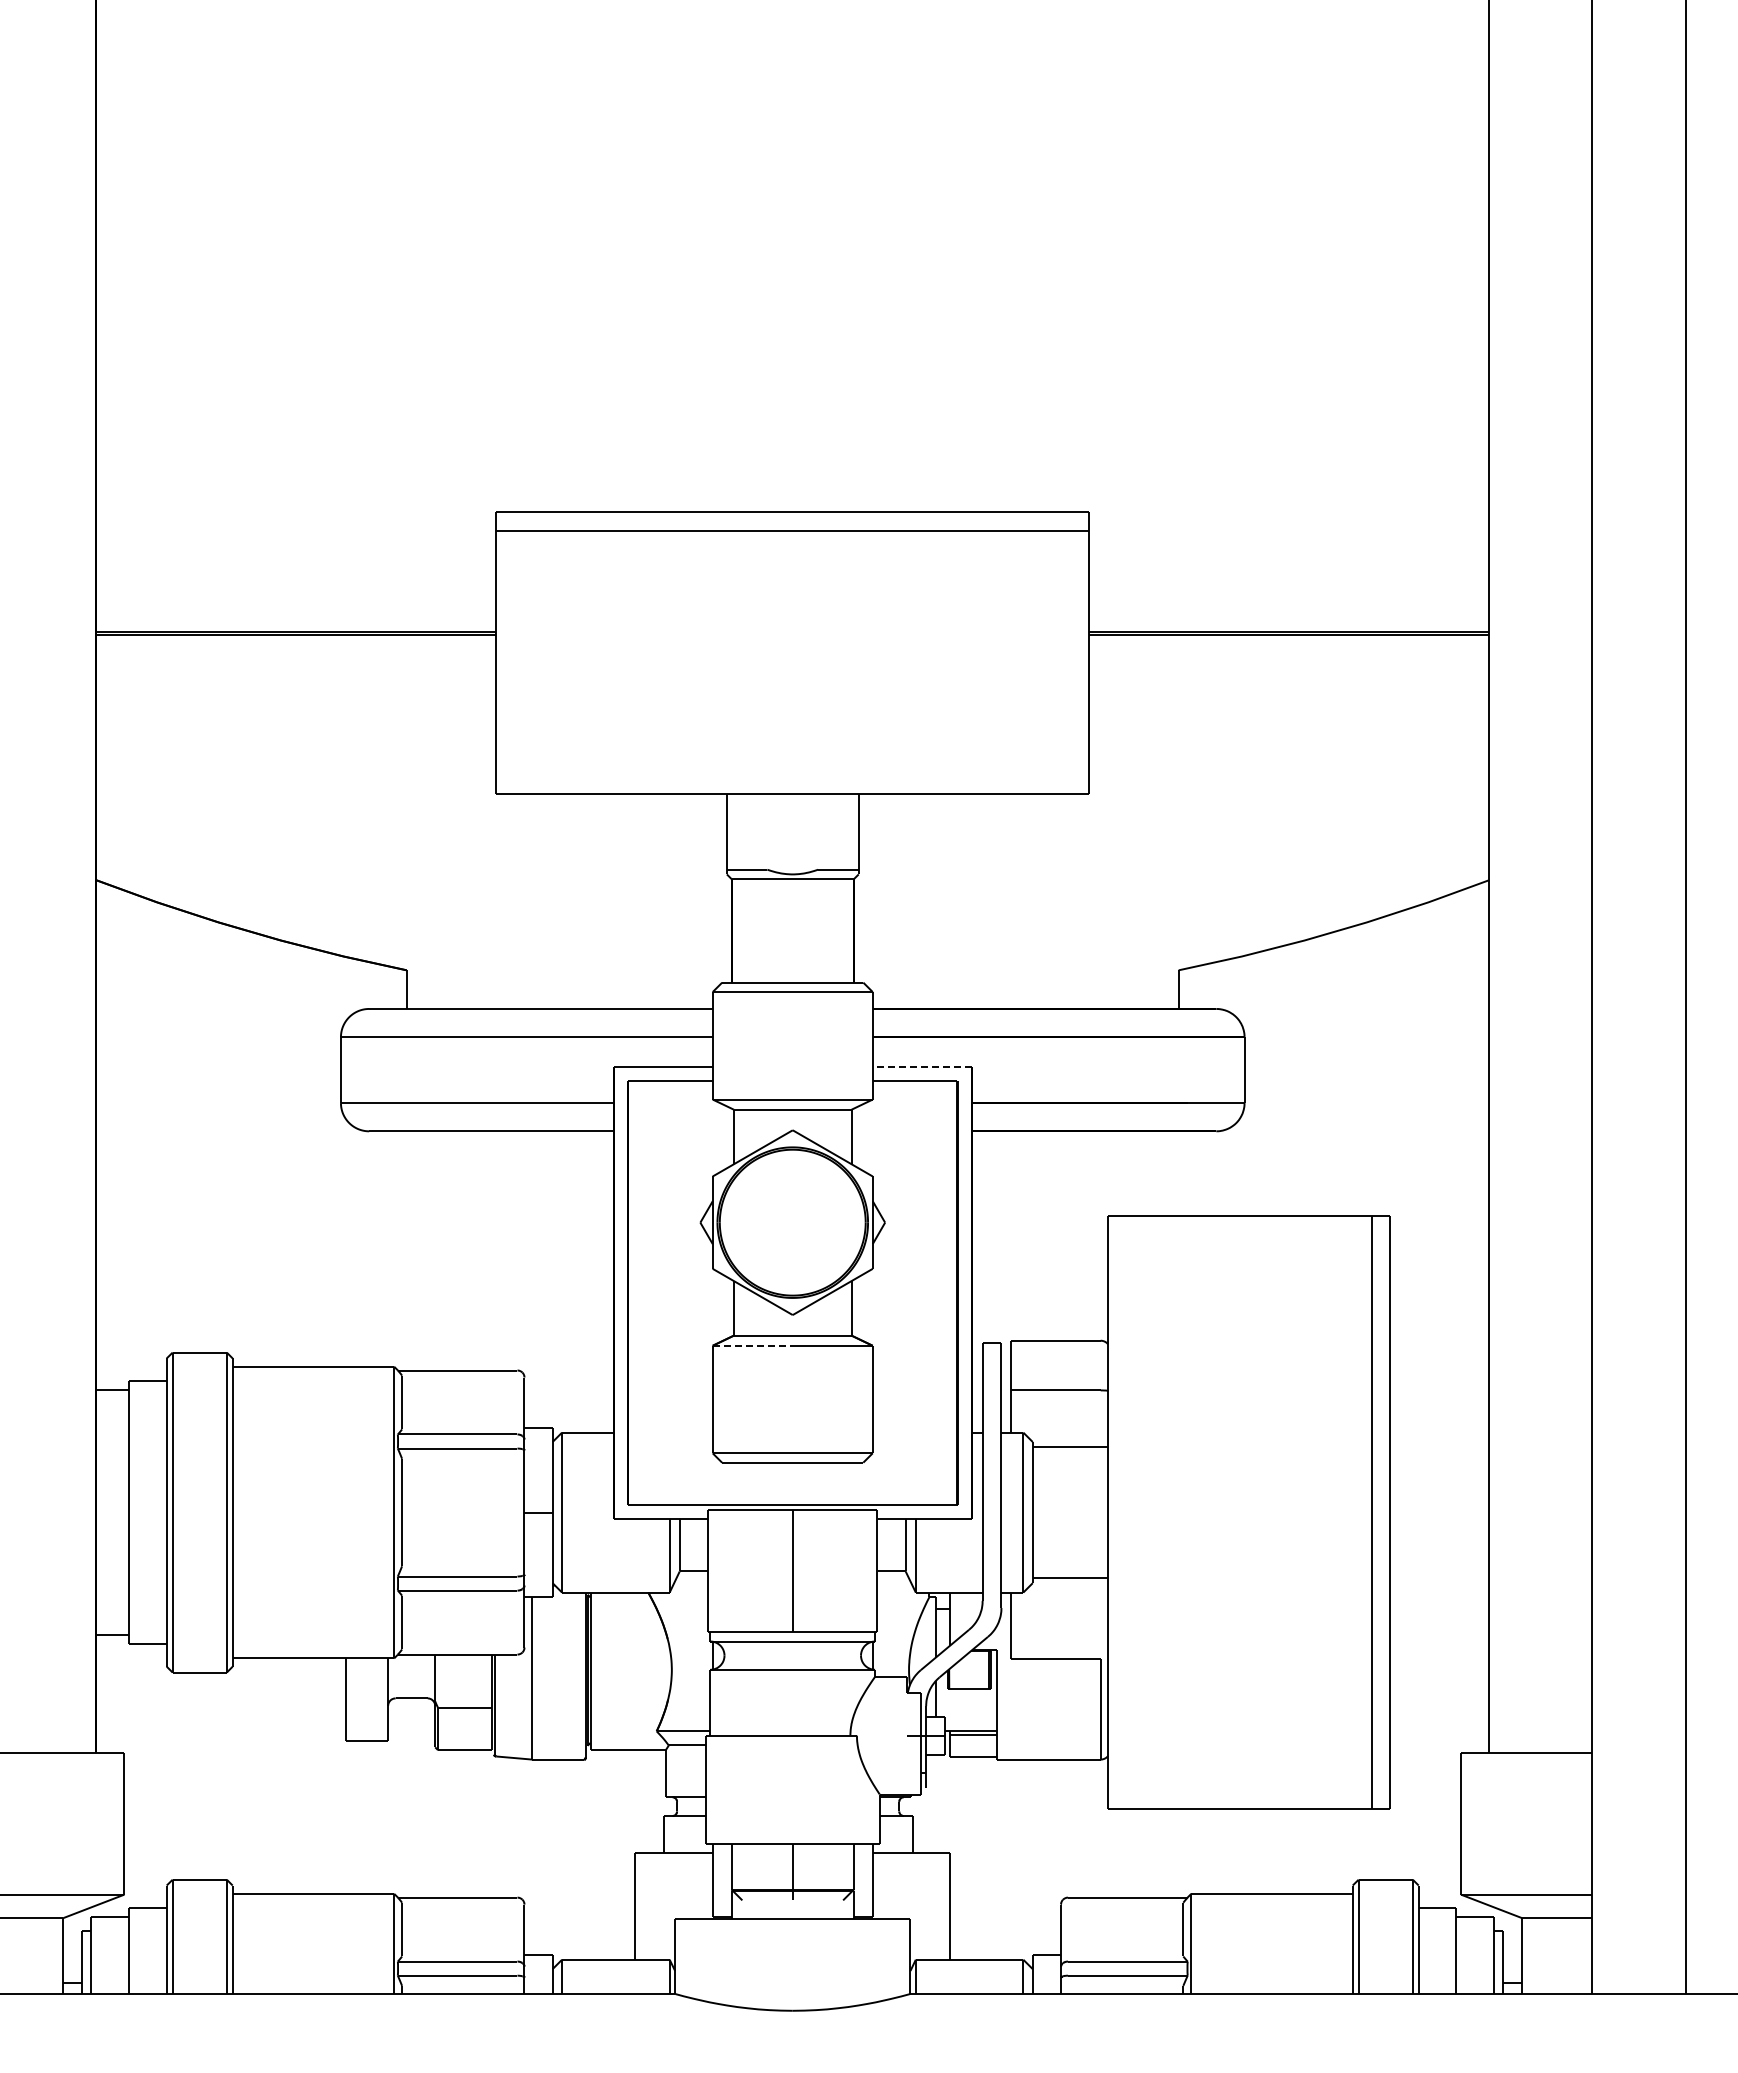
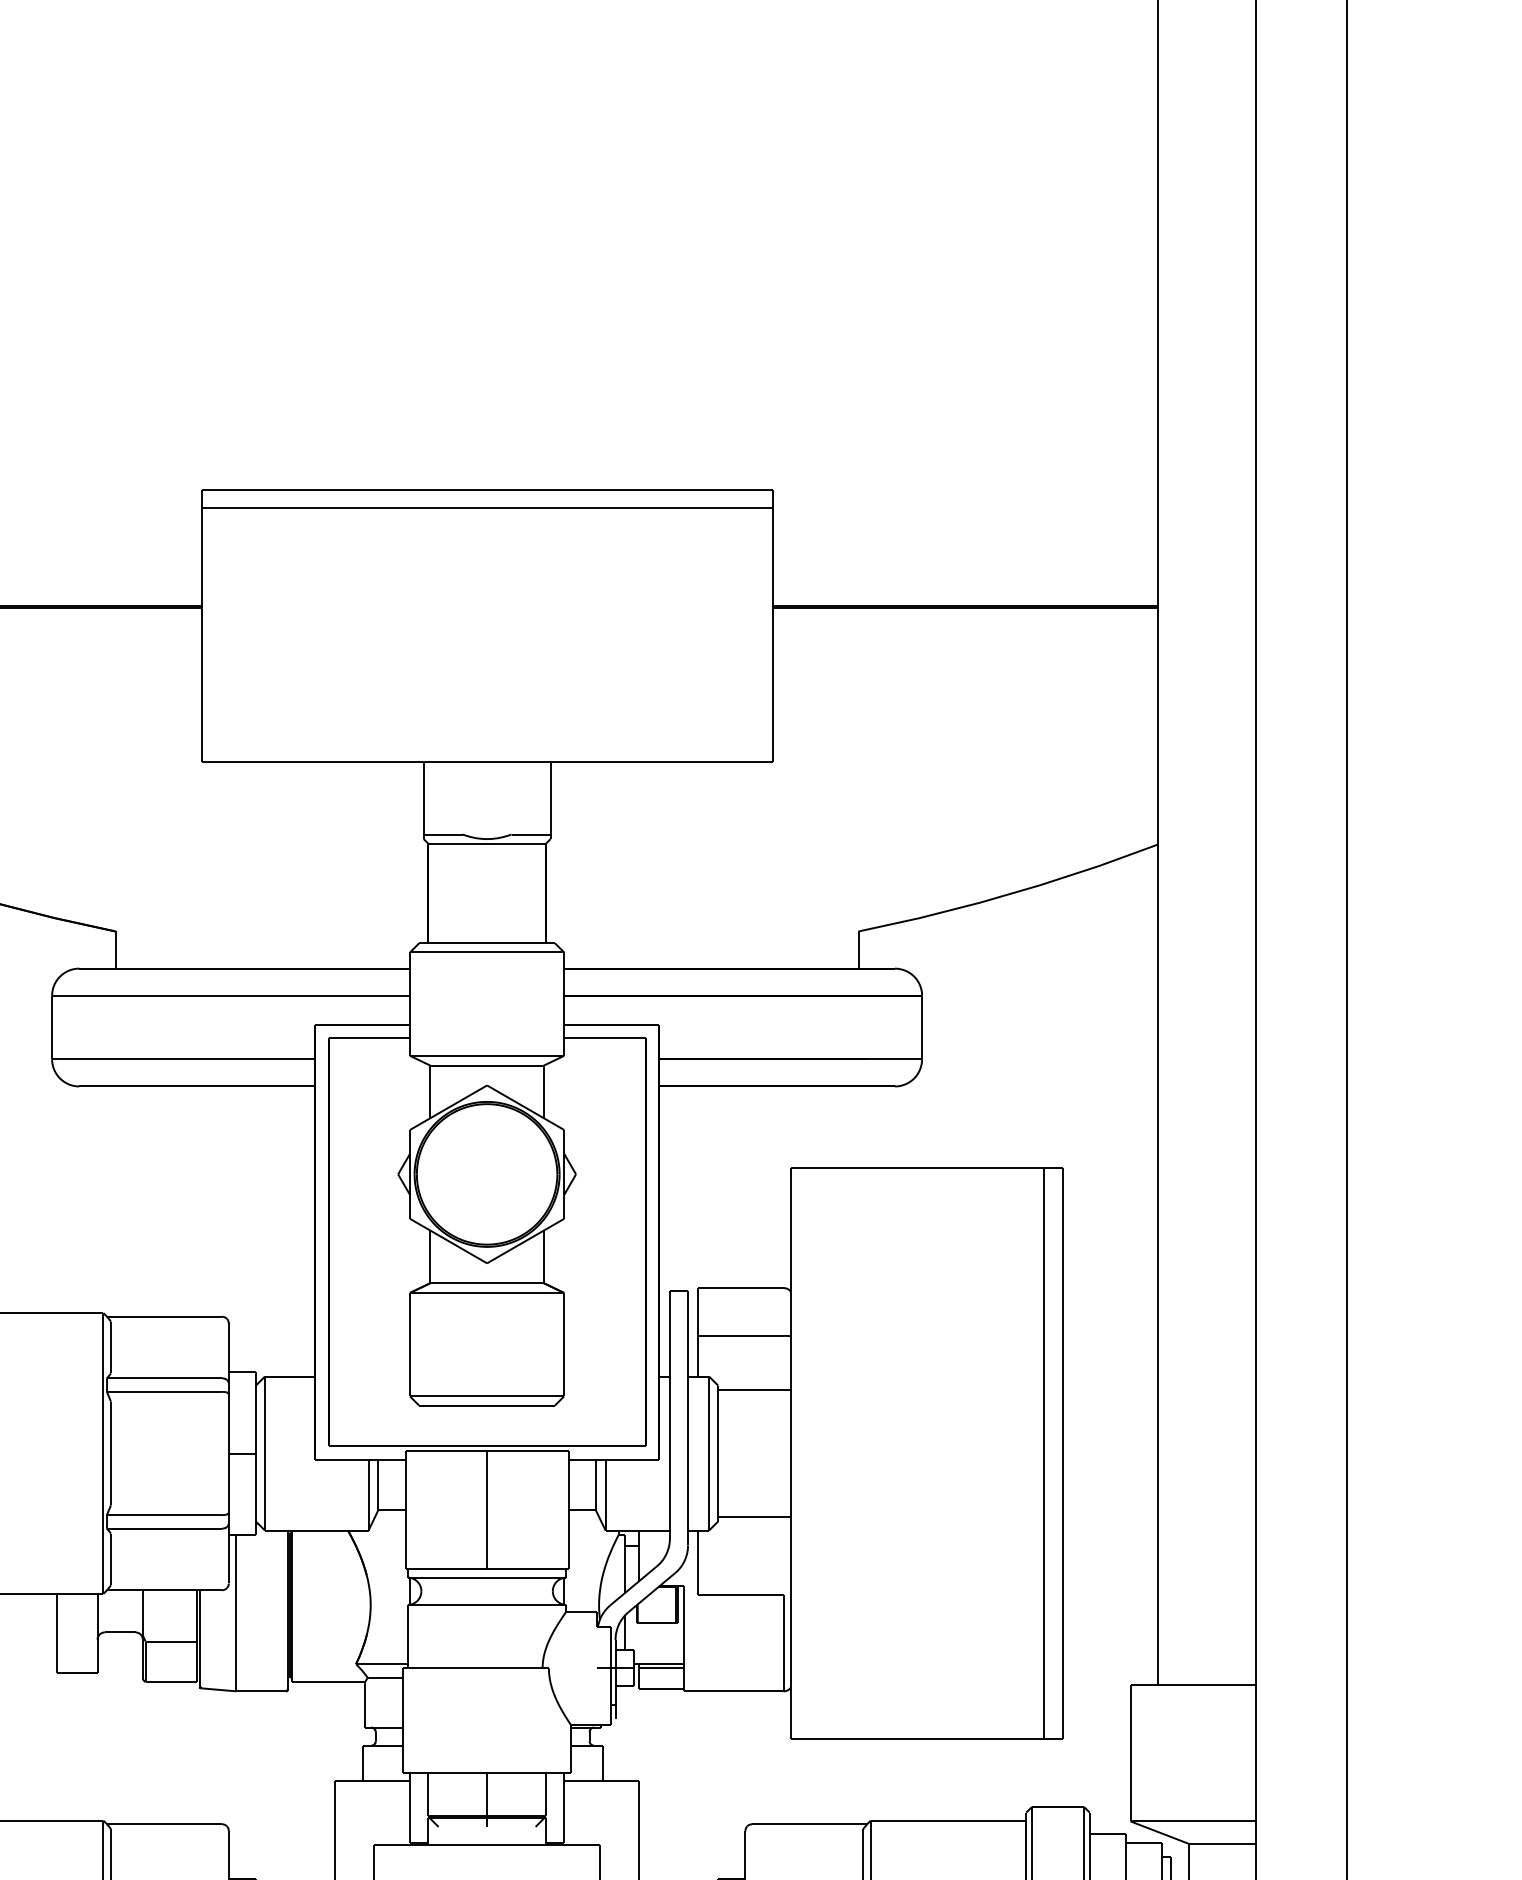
line: (921, 1067) -> (611, 1025), dashed -> solid
line: (753, 1345) -> (449, 1292), dashed -> solid

